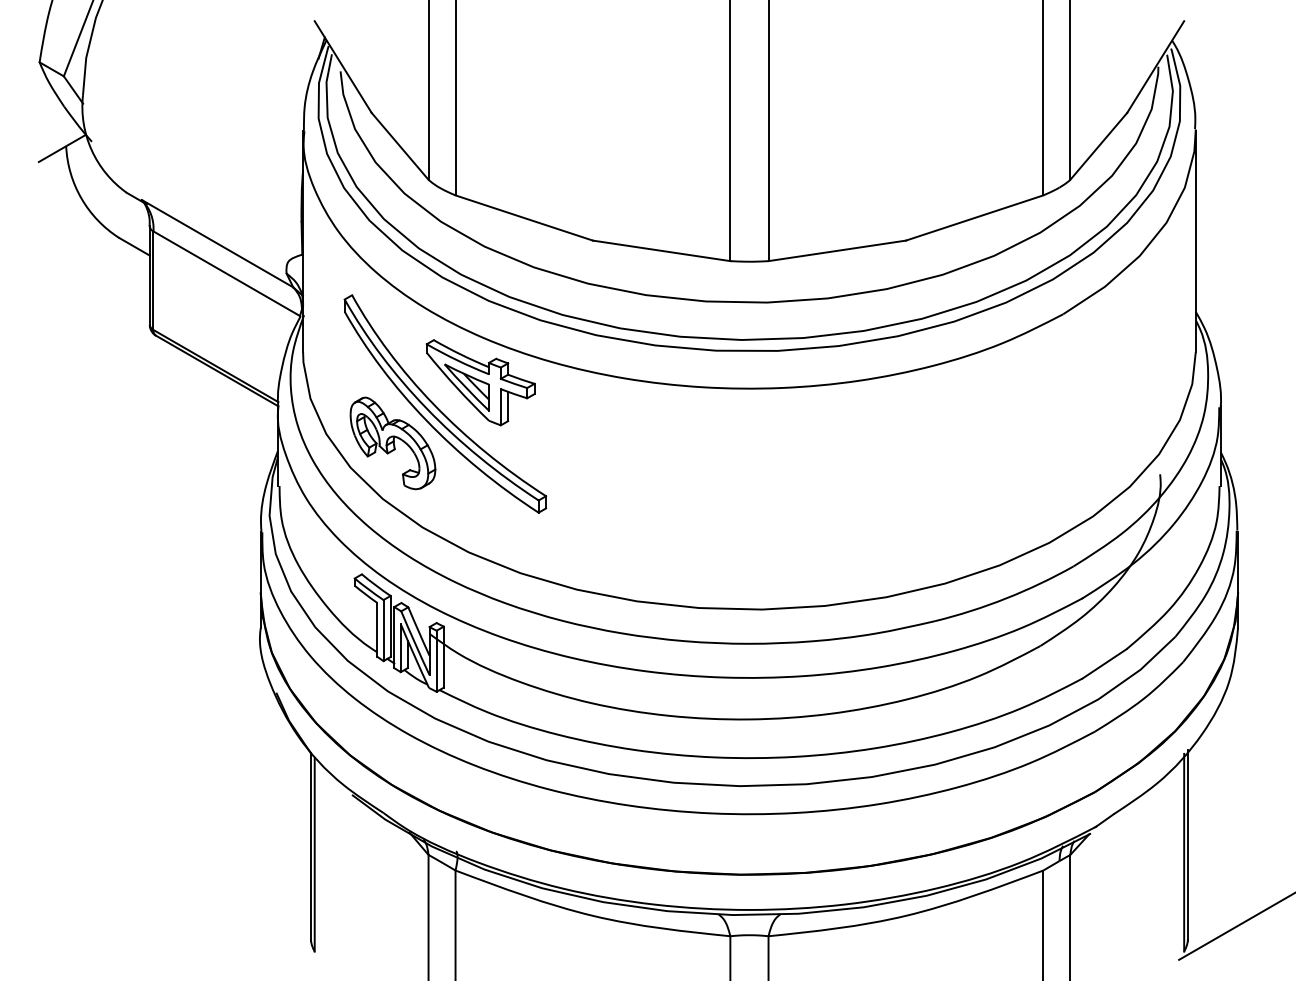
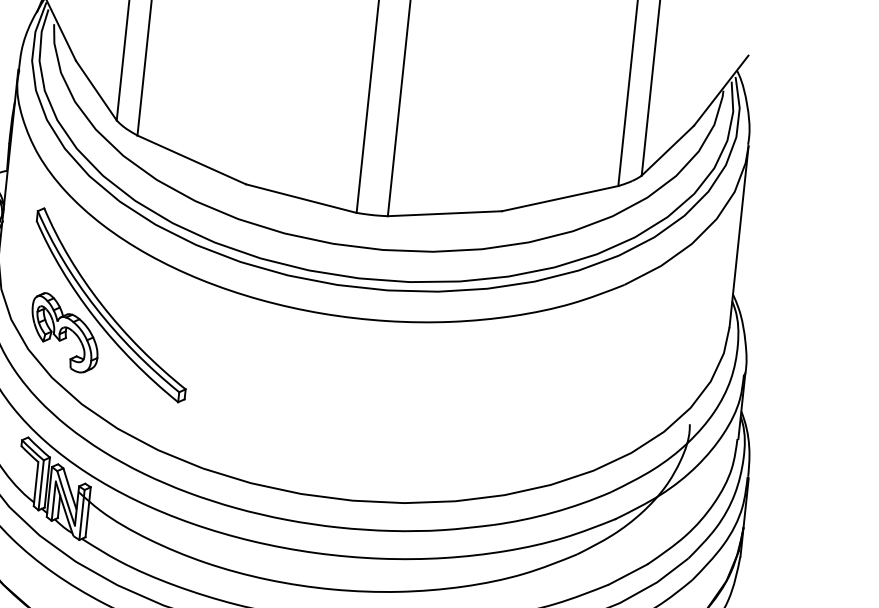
part: (480, 382) -> (141, 290), removed

